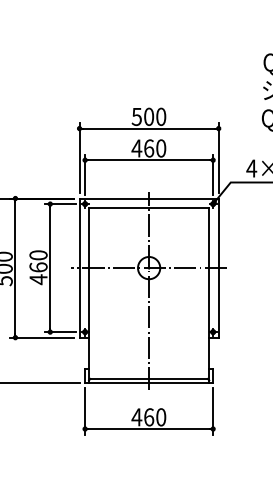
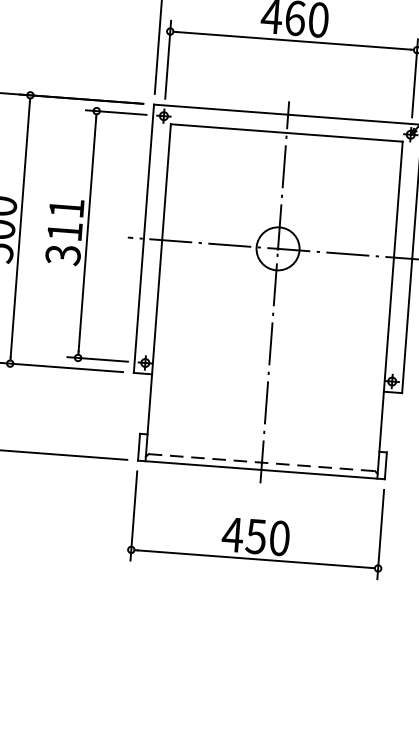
text: (38, 267) -> (64, 231), 460 -> 311
line: (149, 378) -> (262, 461), solid -> dashed
text: (148, 417) -> (255, 536), 460 -> 450

